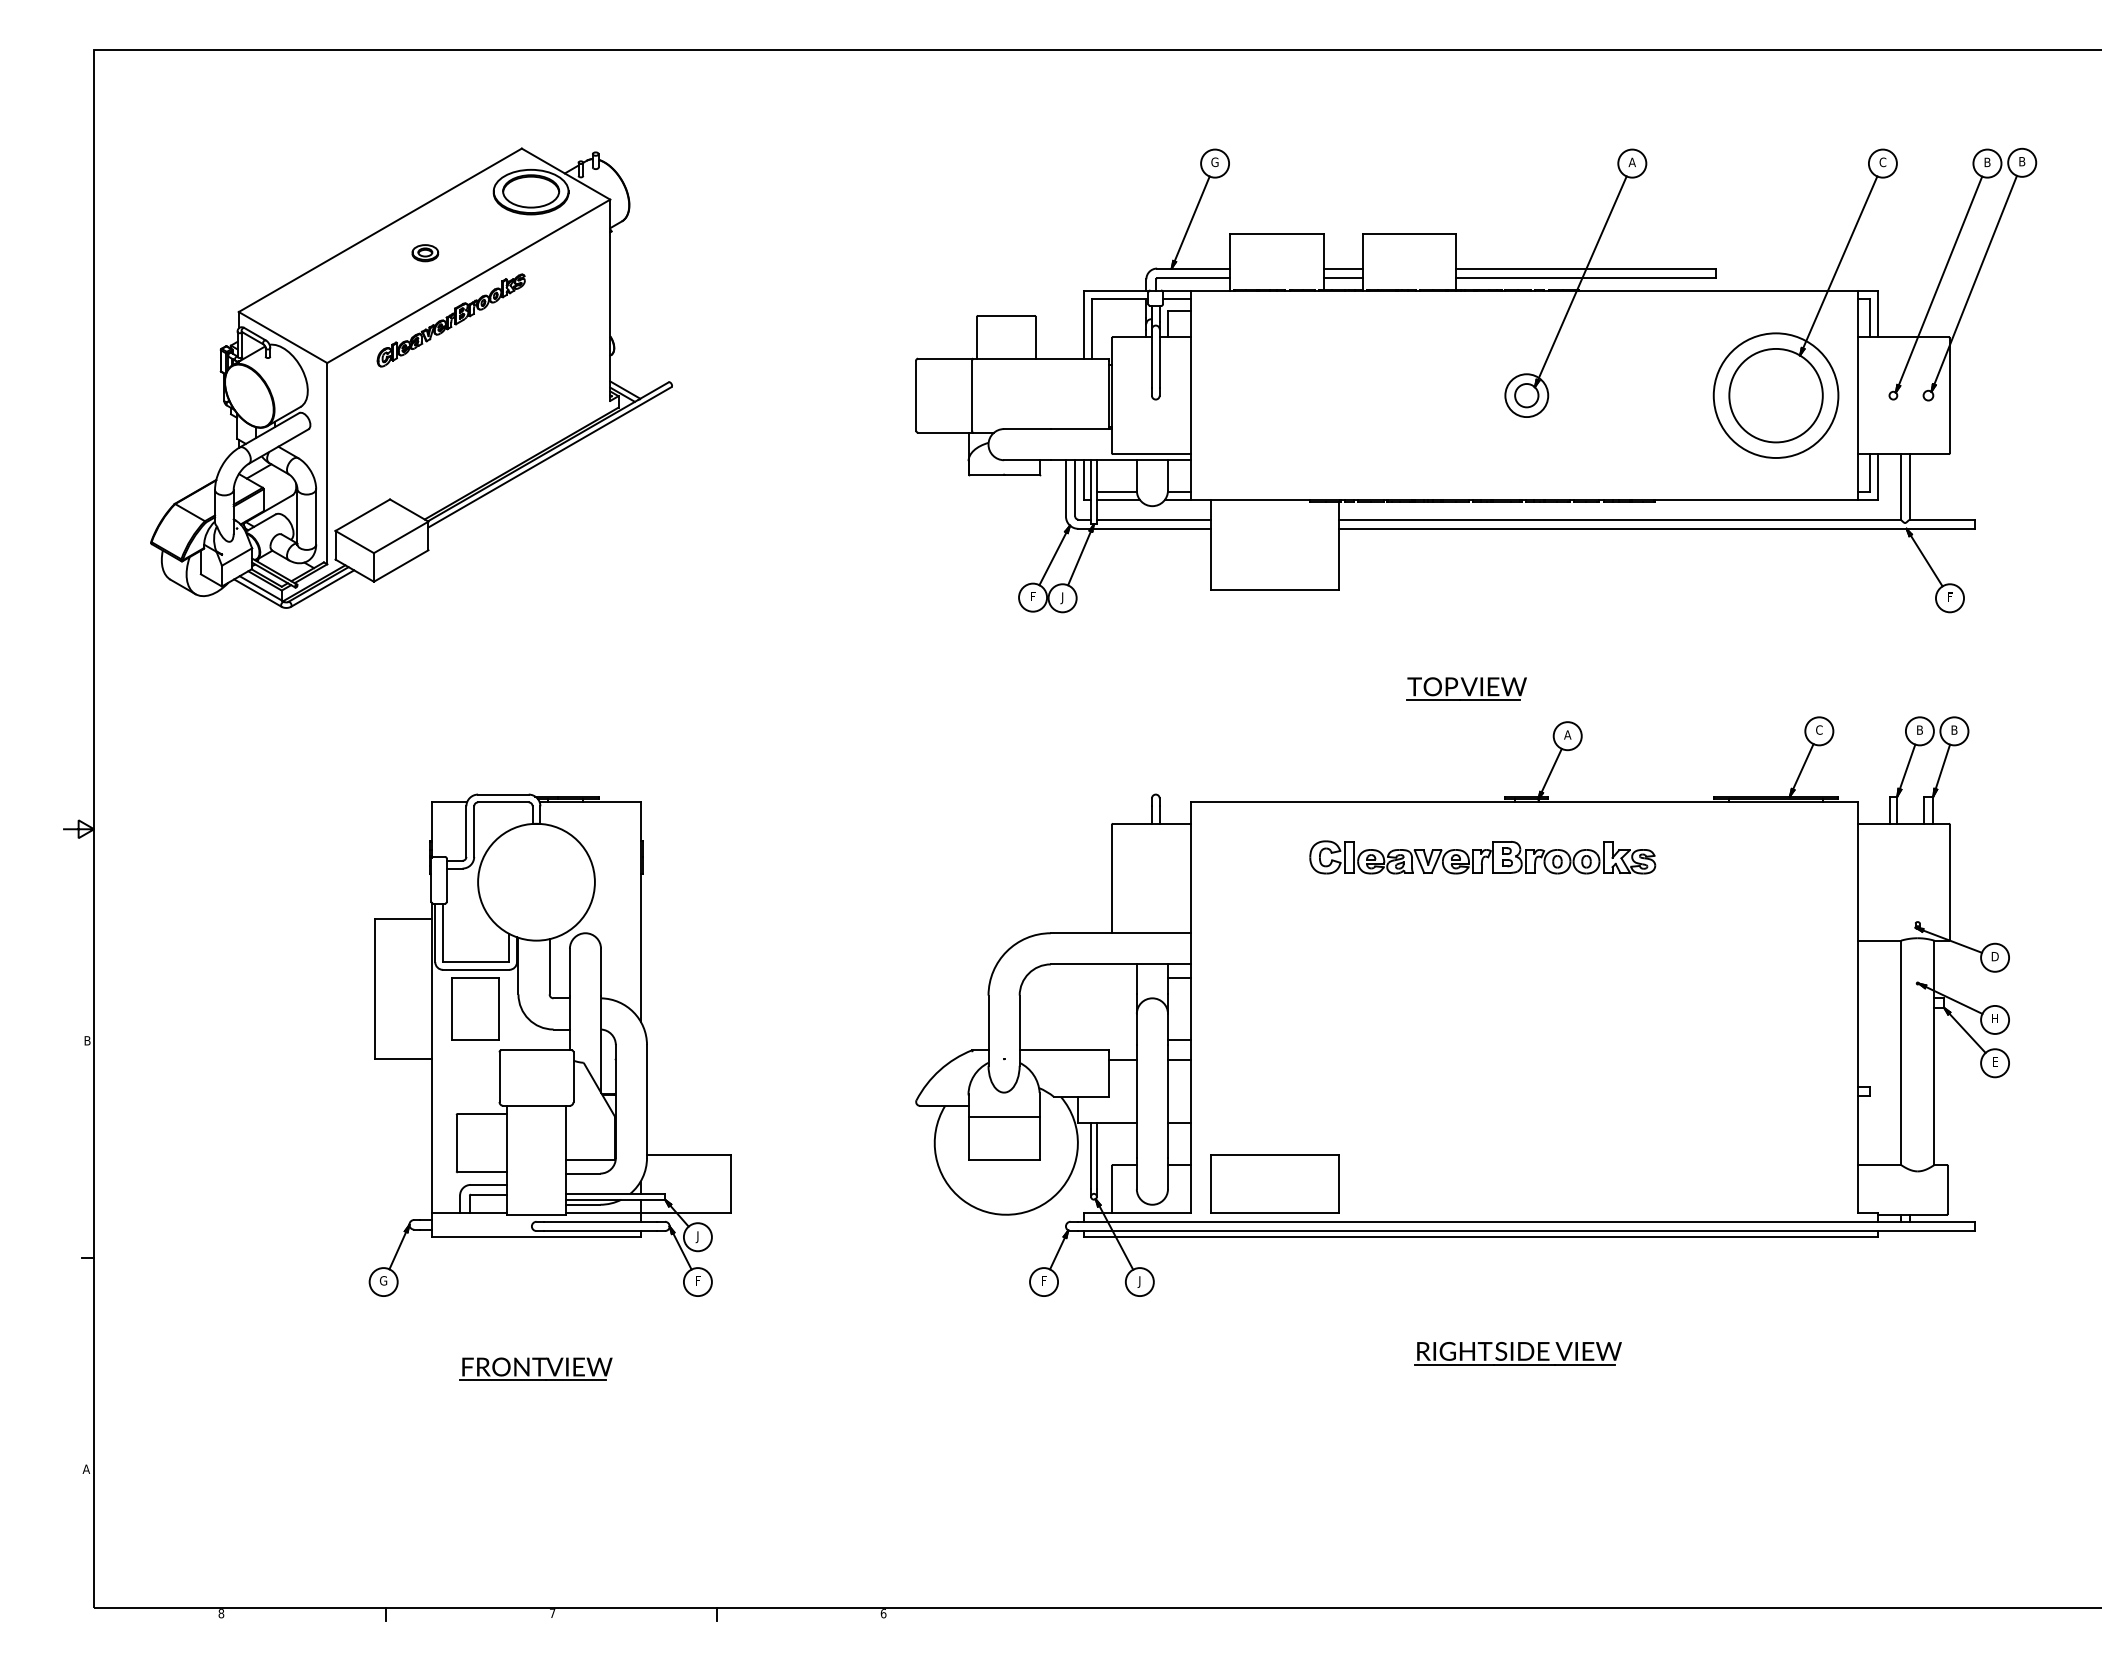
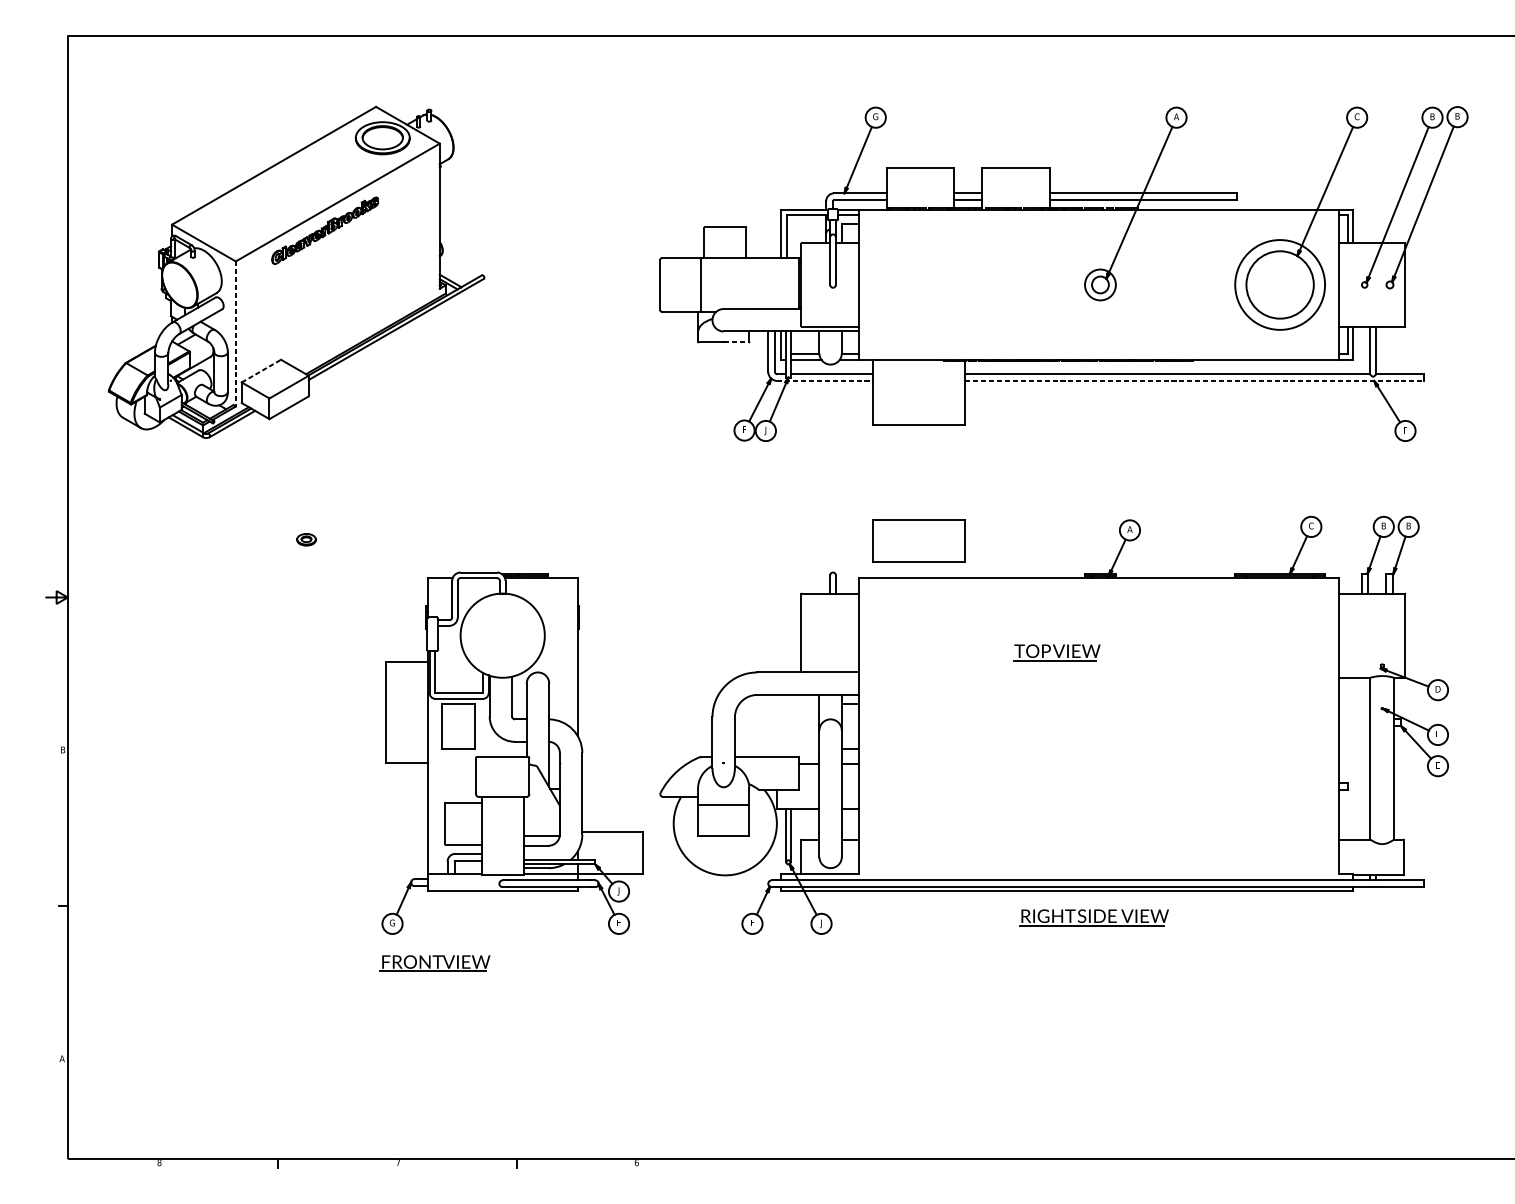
part: (425, 253) -> (306, 540), moved
line: (327, 463) -> (236, 333), solid -> dashed
line: (1022, 474) -> (736, 341), solid -> dashed
line: (363, 514) -> (261, 370), solid -> dashed
line: (1145, 528) -> (825, 380), solid -> dashed
line: (1657, 528) -> (1194, 380), solid -> dashed
part: (1466, 688) -> (1056, 652), moved
part: (1482, 857) -> (1068, 617), removed
part: (549, 1044) -> (512, 752), moved
part: (1274, 1183) -> (918, 540), moved
part: (1517, 1353) -> (1093, 917), moved
part: (535, 1368) -> (434, 963), moved

